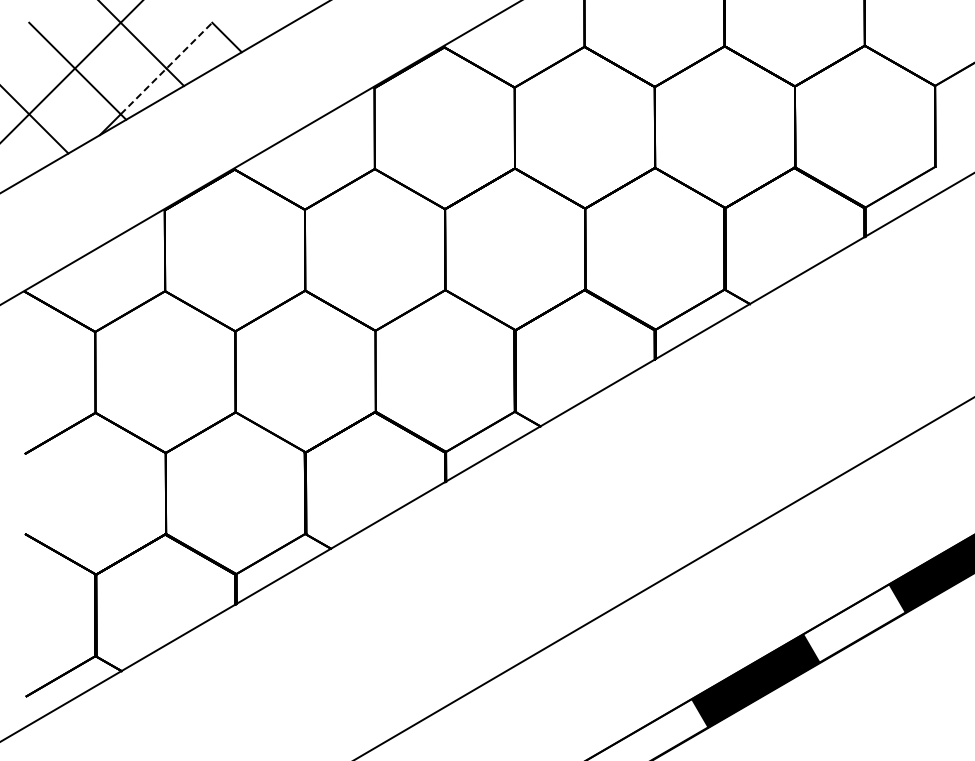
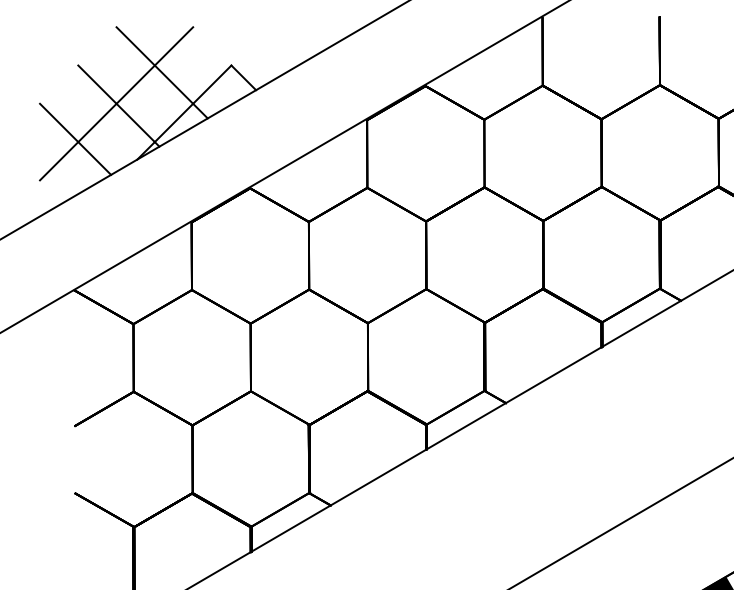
line: (166, 68) -> (193, 103), dashed -> solid

